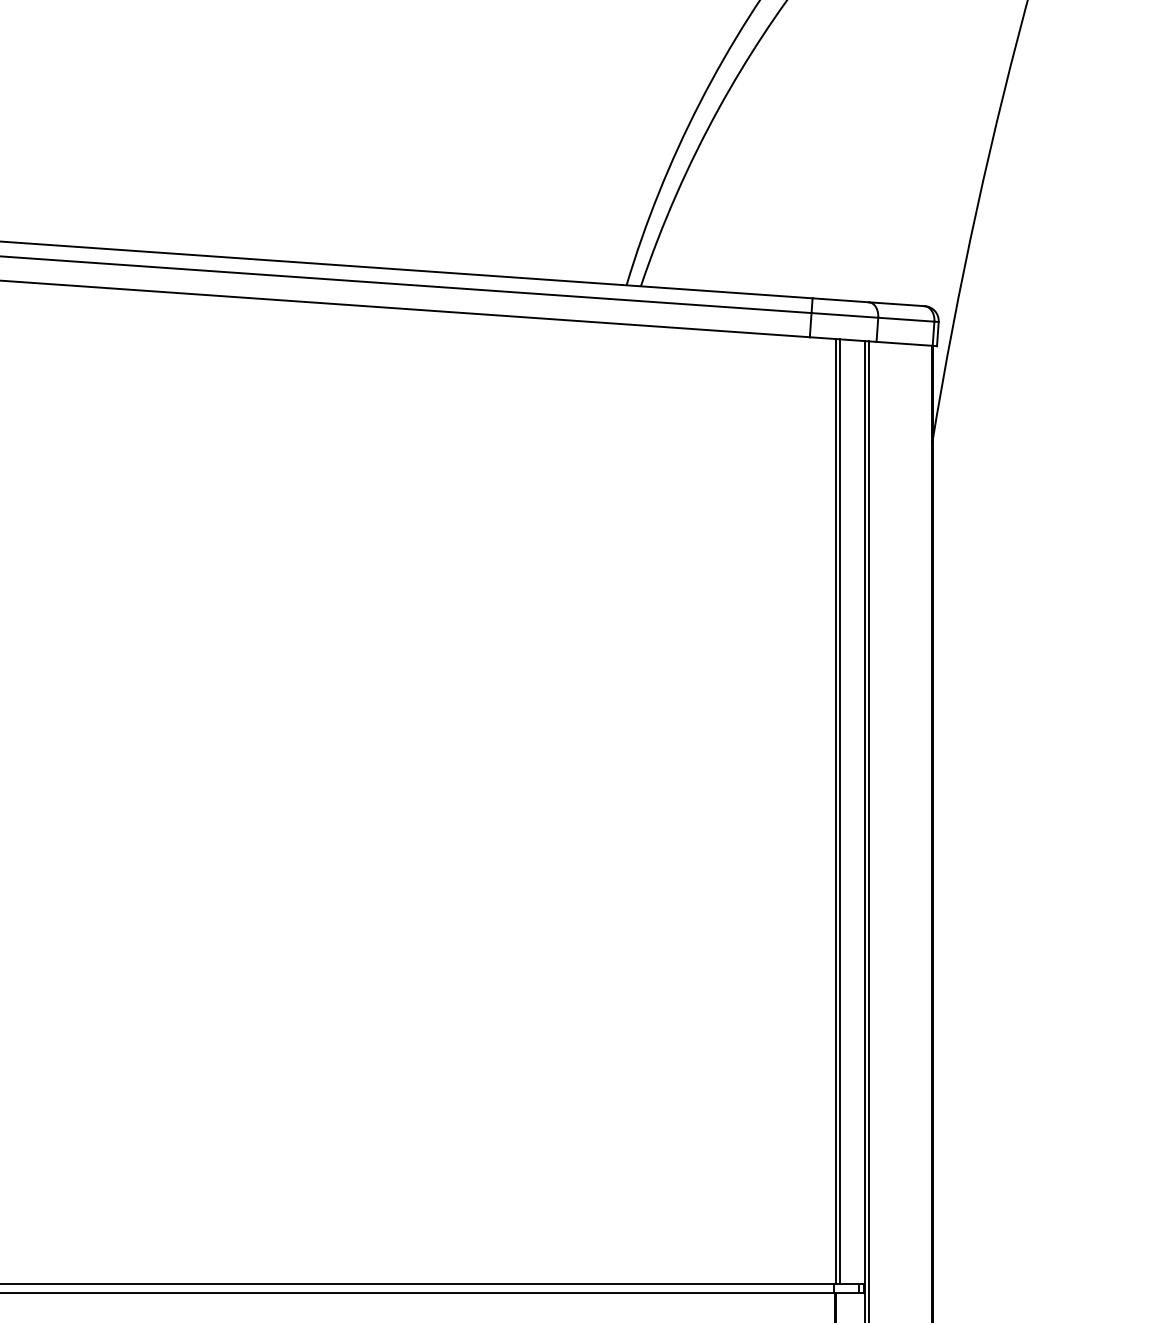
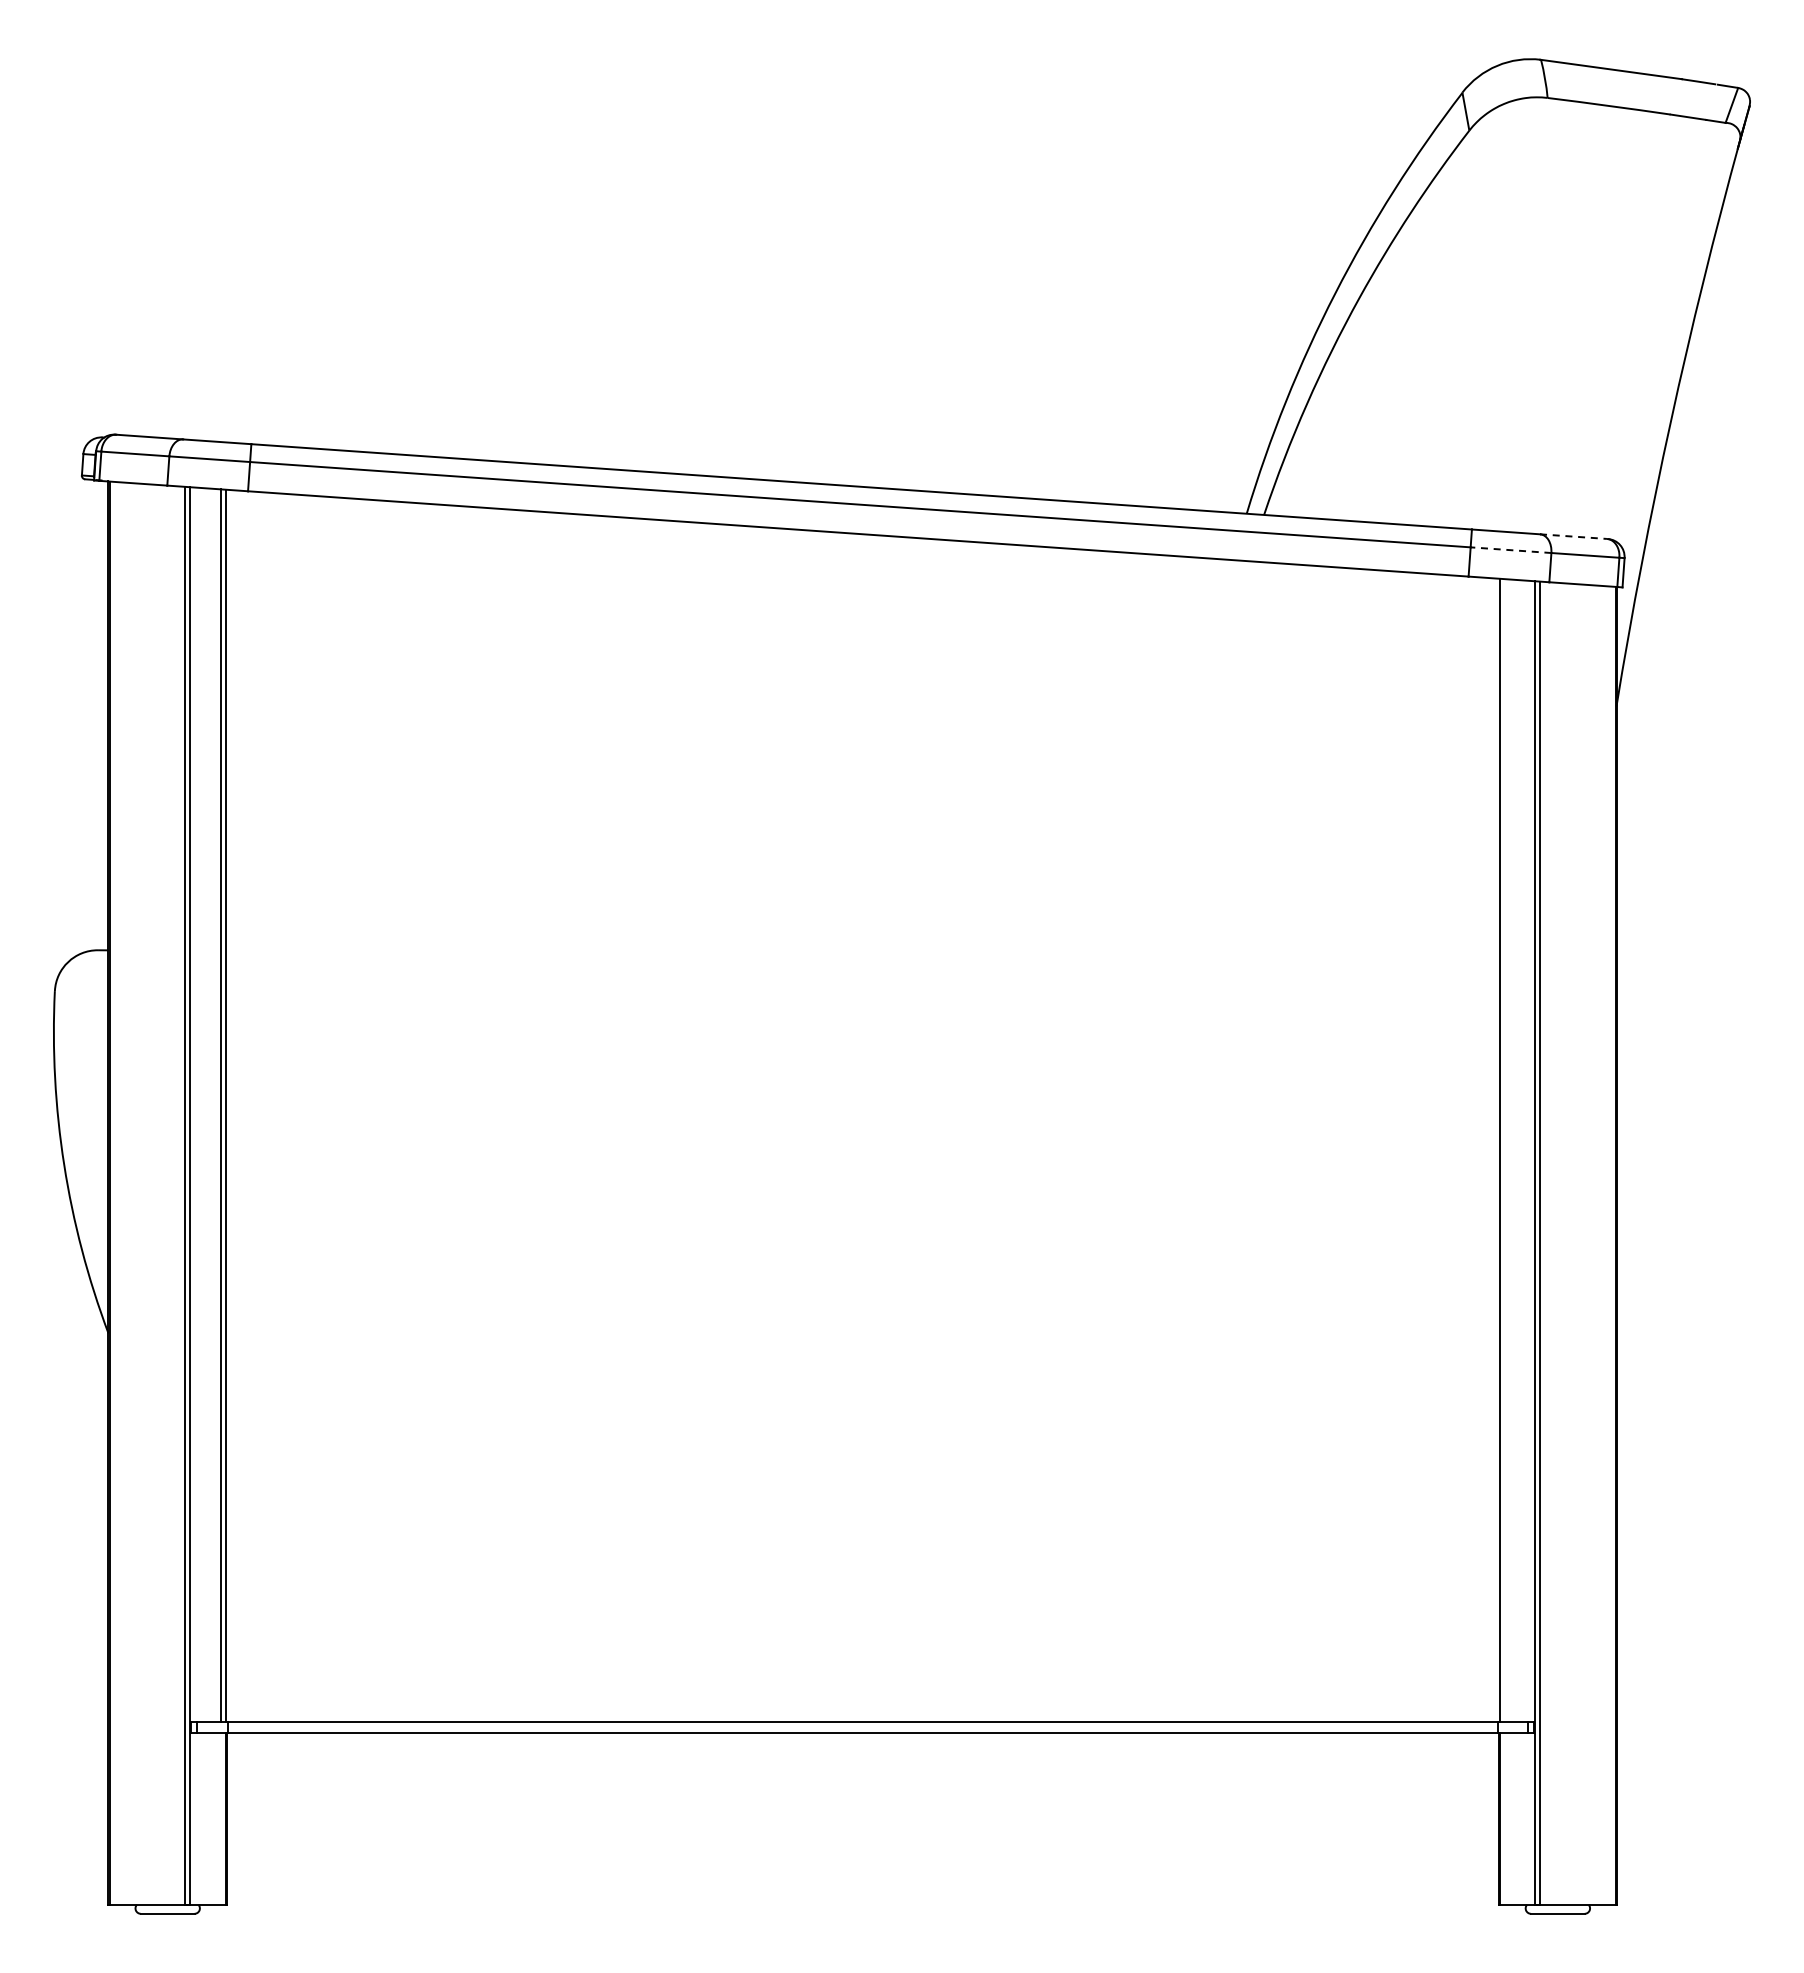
line: (896, 304) -> (1573, 536), solid -> dashed
line: (844, 315) -> (1510, 550), solid -> dashed
line: (840, 811) -> (1505, 1150), removed

